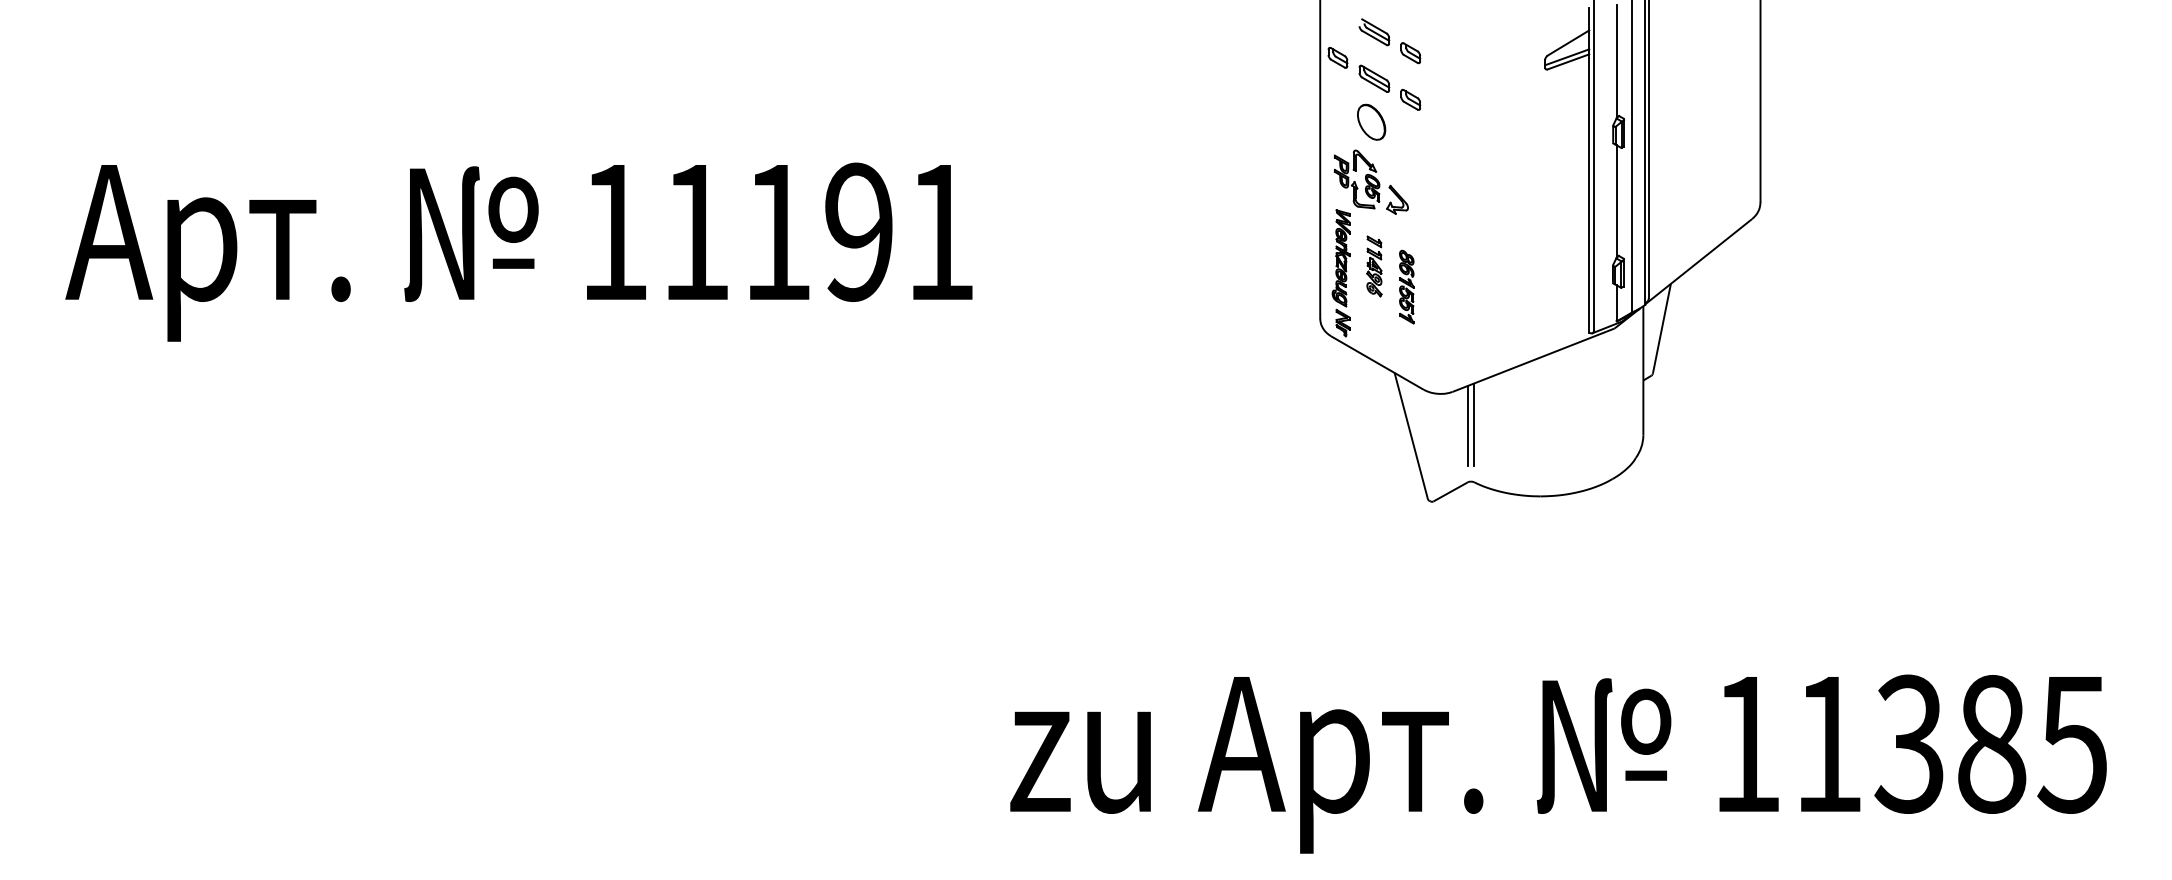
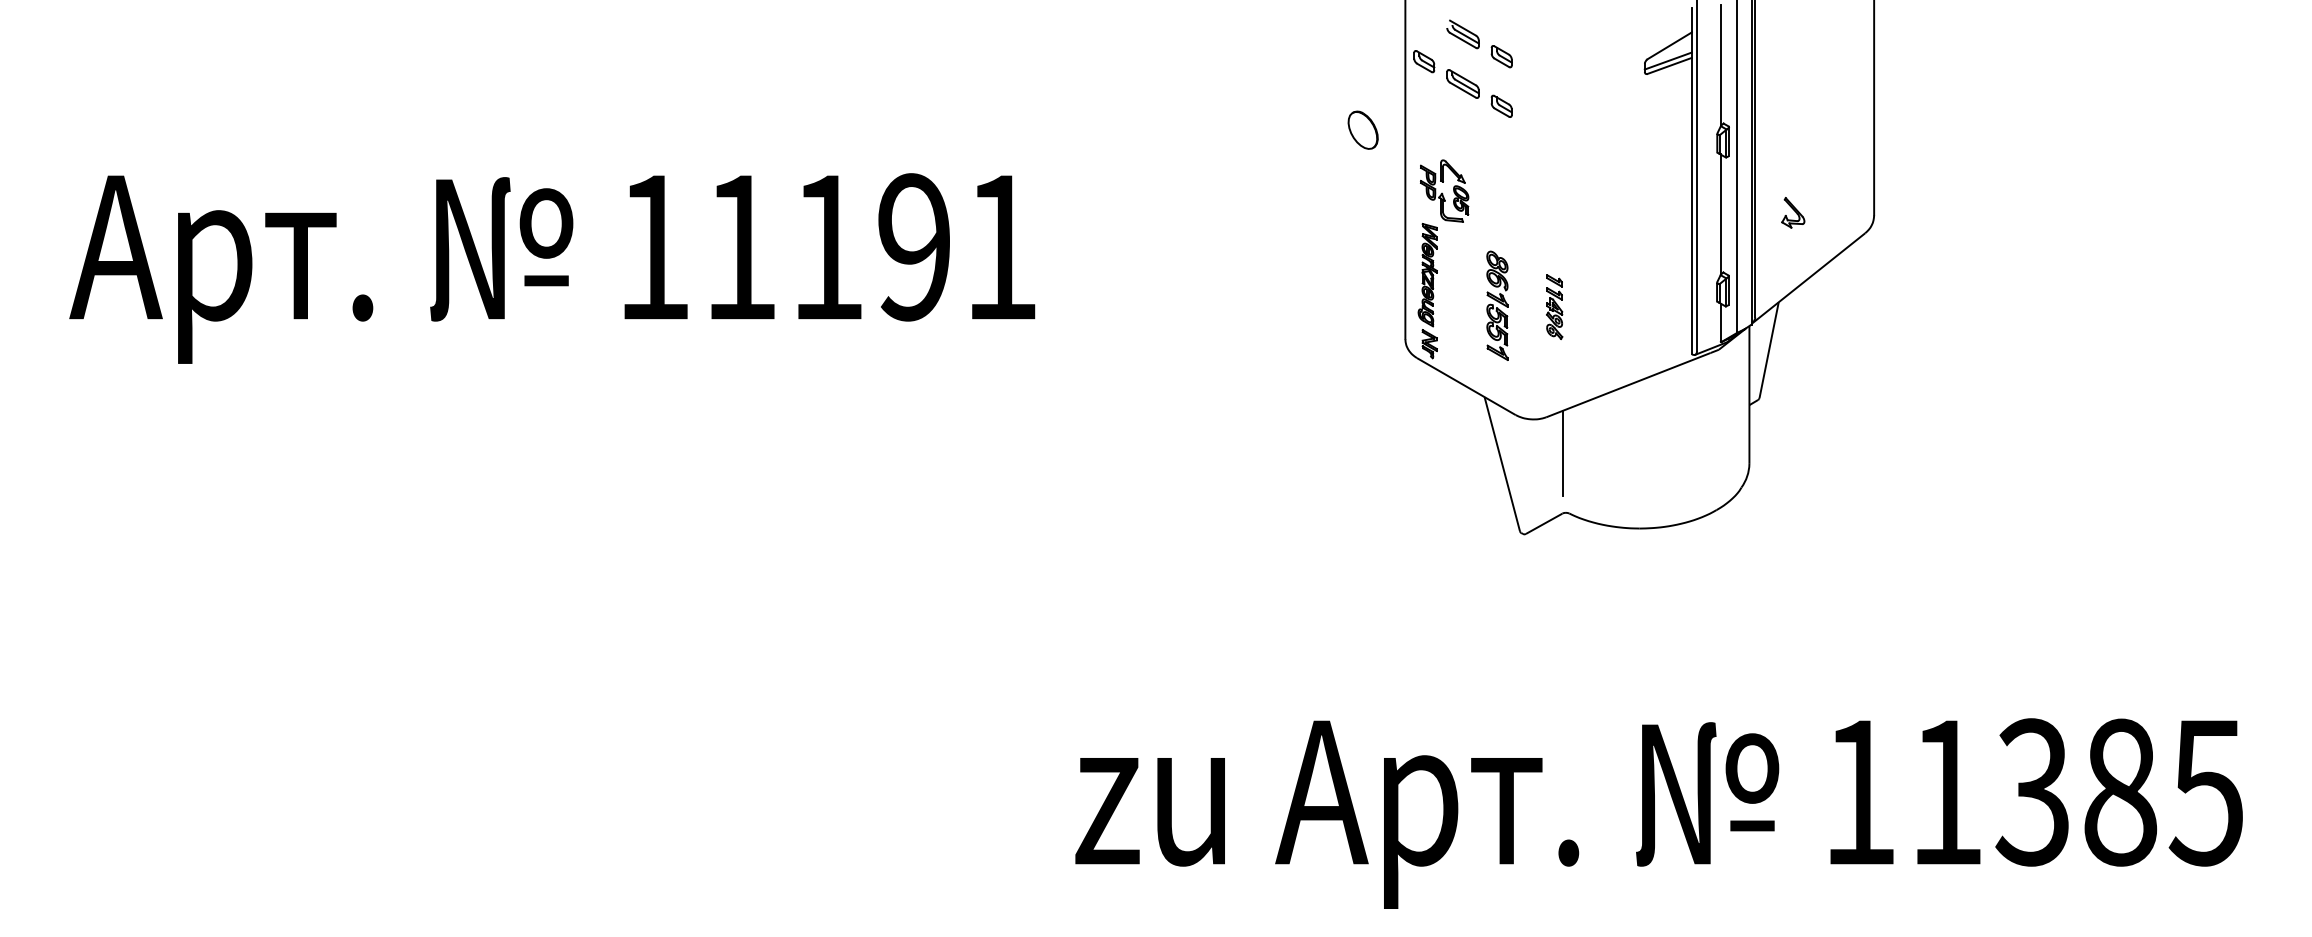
part: (1371, 121) -> (1363, 129), moved
part: (1397, 199) -> (1793, 212), moved
part: (1374, 266) -> (1554, 307), moved
part: (1406, 286) -> (1497, 305), size x1.4
line: (1473, 424) -> (1568, 451), removed

